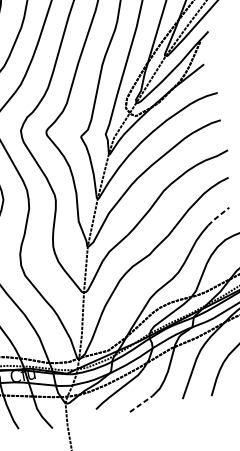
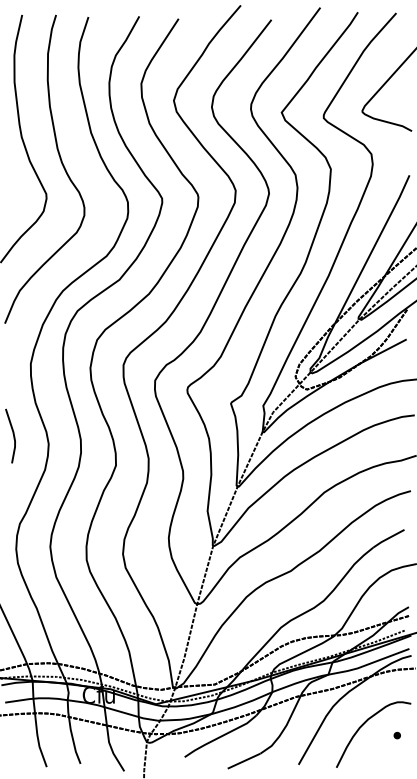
line: (218, 216) -> (388, 538), dashed -> solid
line: (141, 404) -> (244, 761), dashed -> solid

